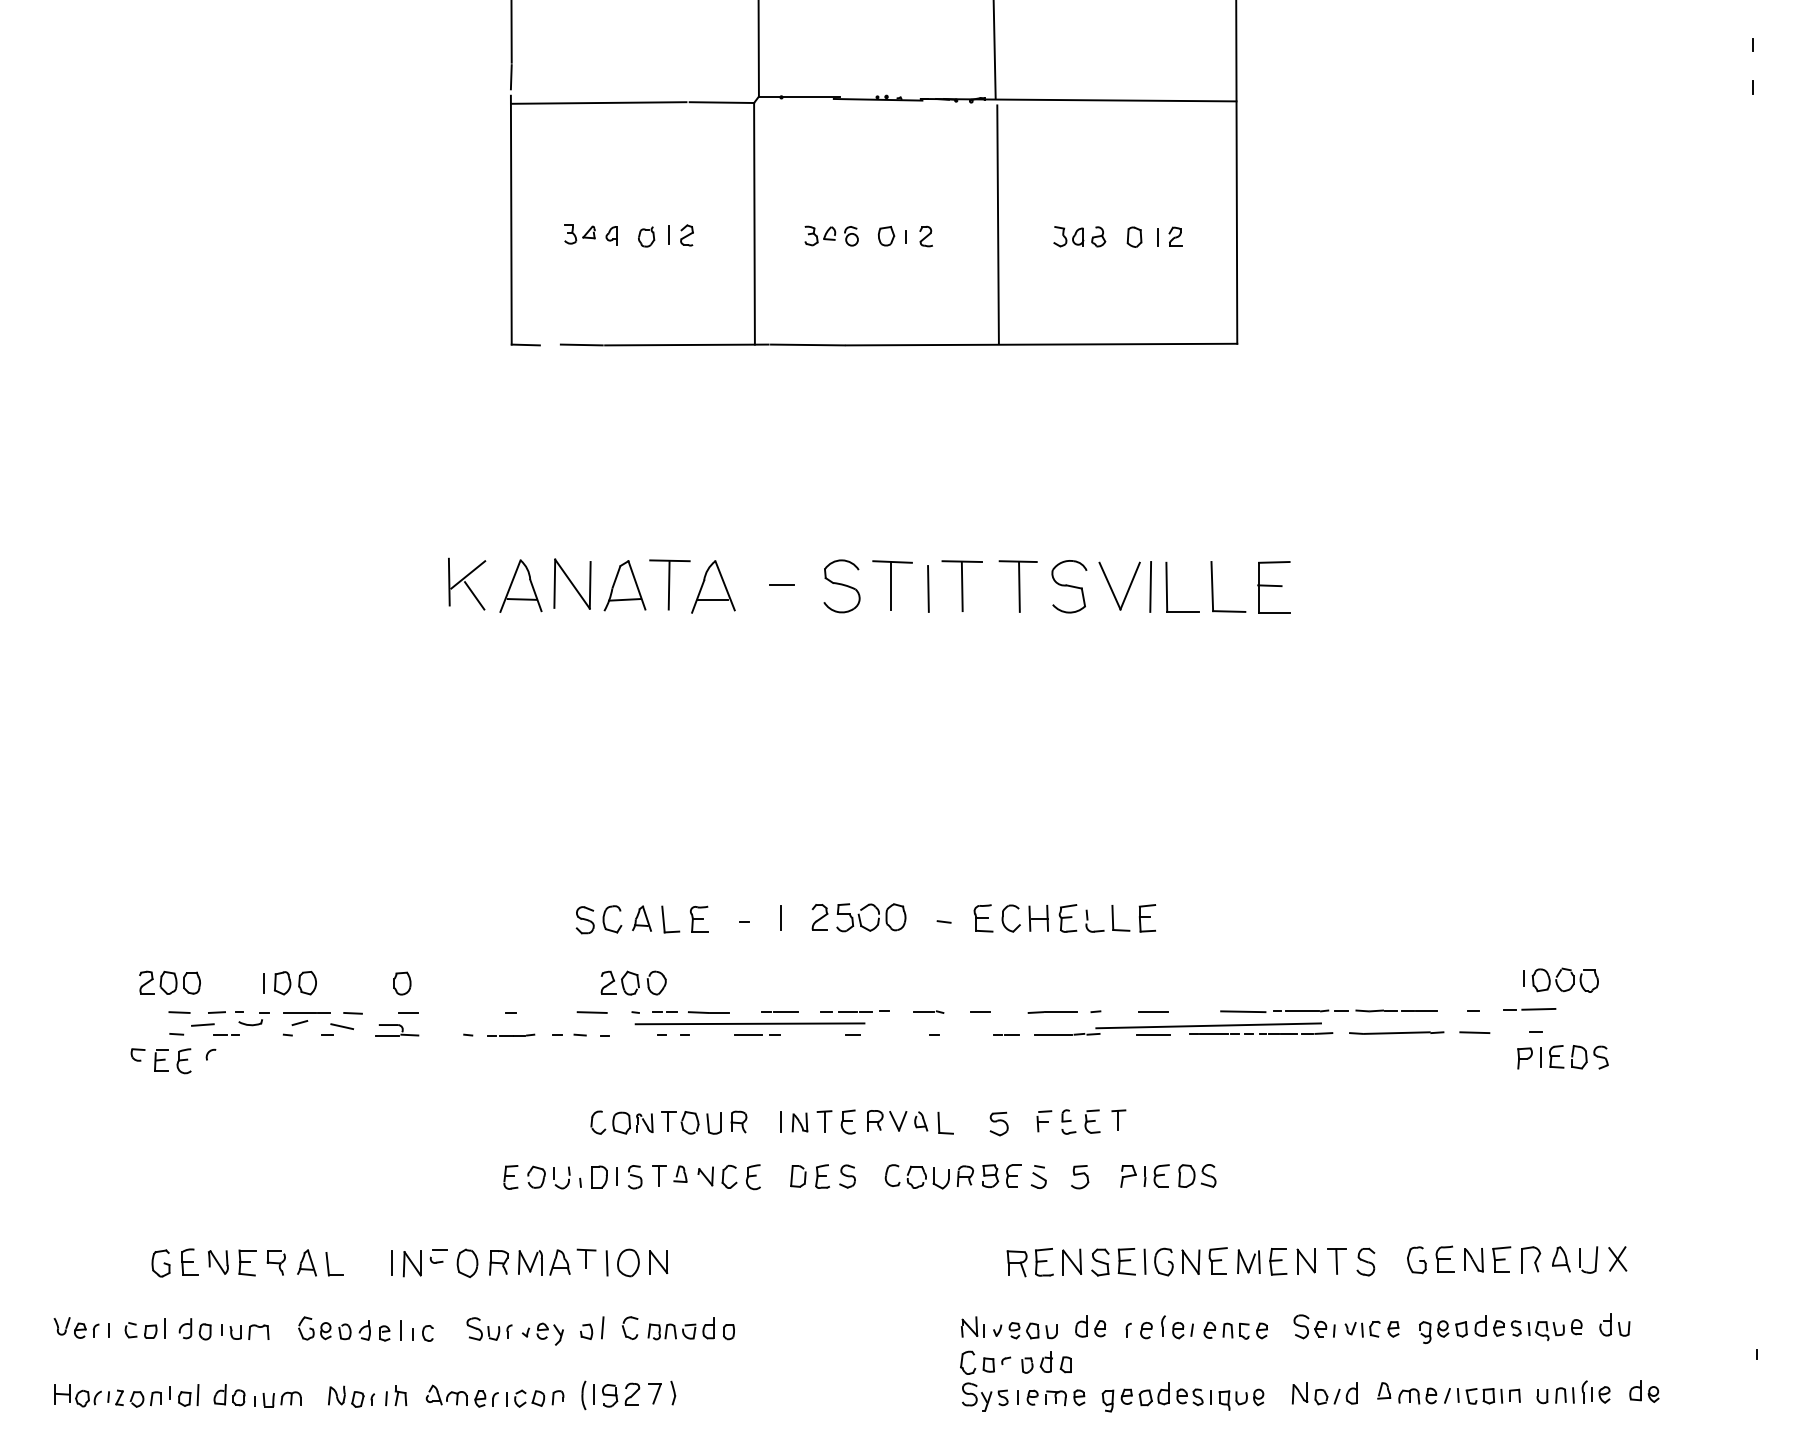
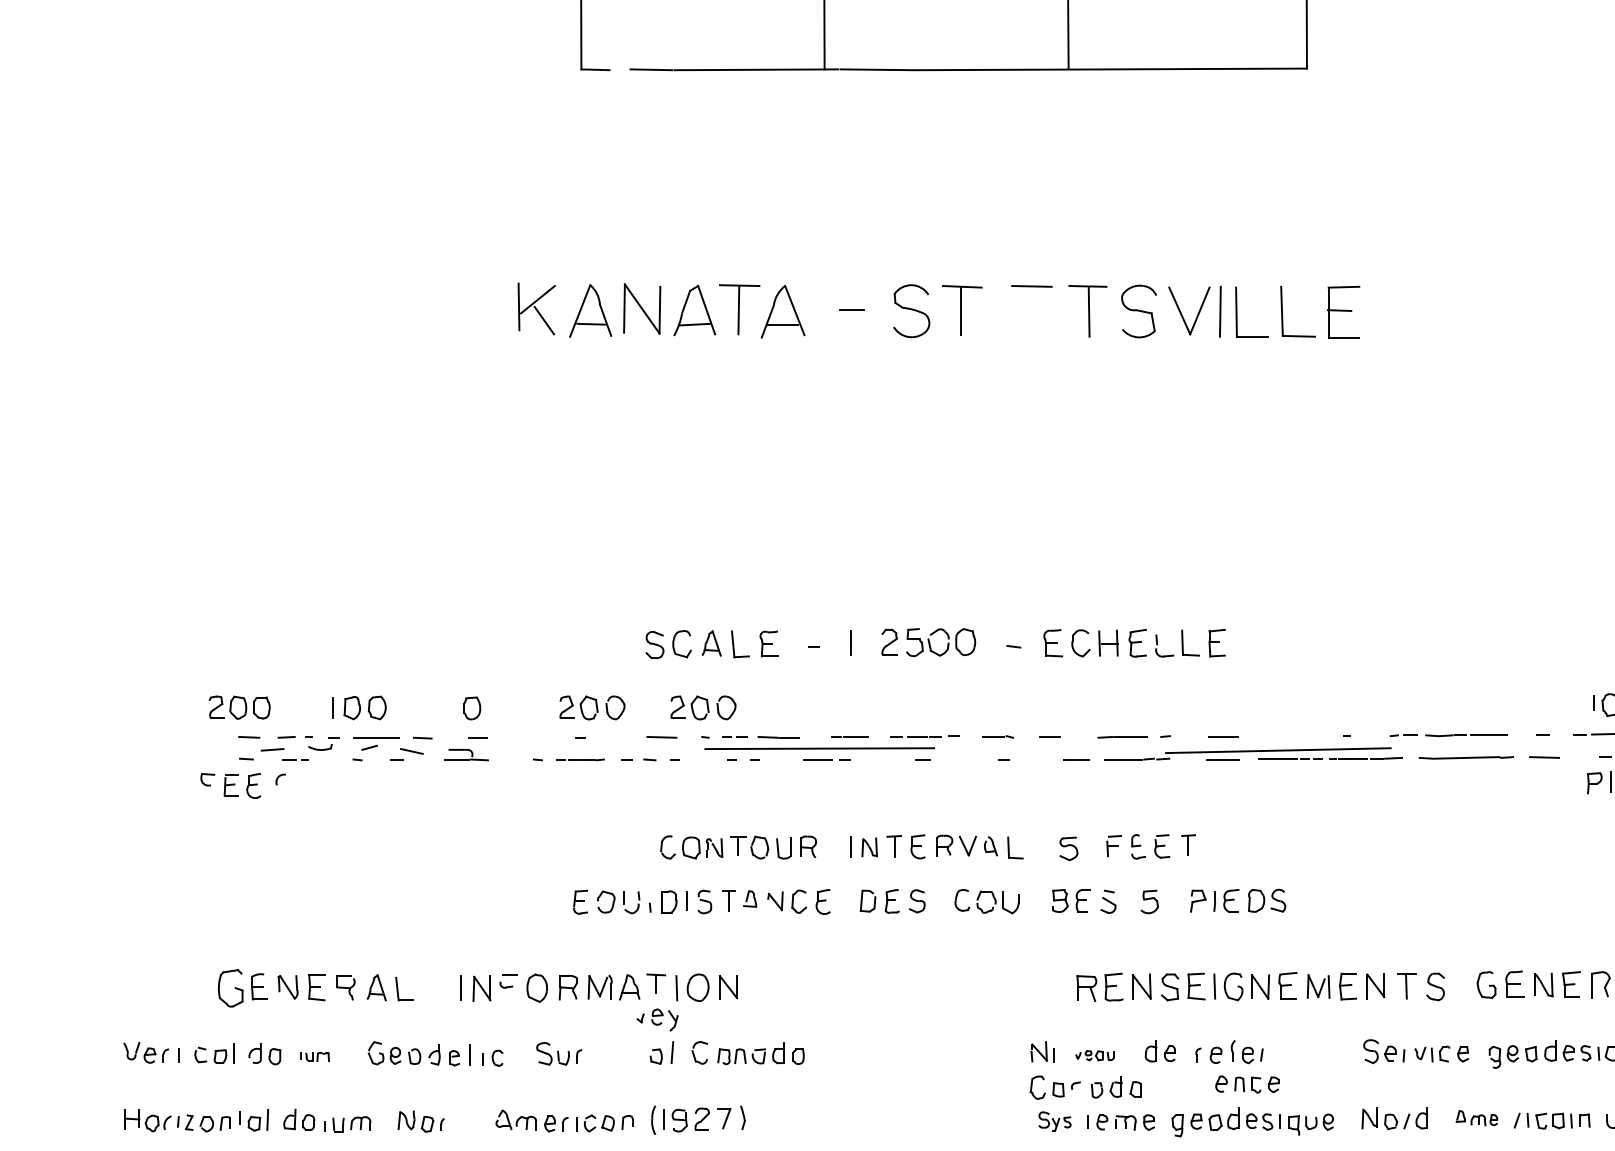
line: (961, 586) -> (1031, 311), removed
line: (928, 588) -> (998, 313), removed
part: (522, 982) -> (592, 707), added
line: (1243, 1011) -> (1313, 736), removed
line: (1302, 1011) -> (1372, 736), removed
part: (964, 1175) -> (1034, 900), removed
part: (160, 1263) -> (230, 988), size x1.4
part: (1025, 1330) -> (1095, 1055), size x0.6
part: (1235, 1330) -> (1247, 1084), moved
part: (245, 1331) -> (315, 1056), size x0.6
part: (542, 1333) -> (657, 1019), moved
part: (1407, 1393) -> (1477, 1118), size x0.7
part: (396, 1395) -> (466, 1120), removed
part: (985, 1396) -> (1055, 1121), size x0.7

